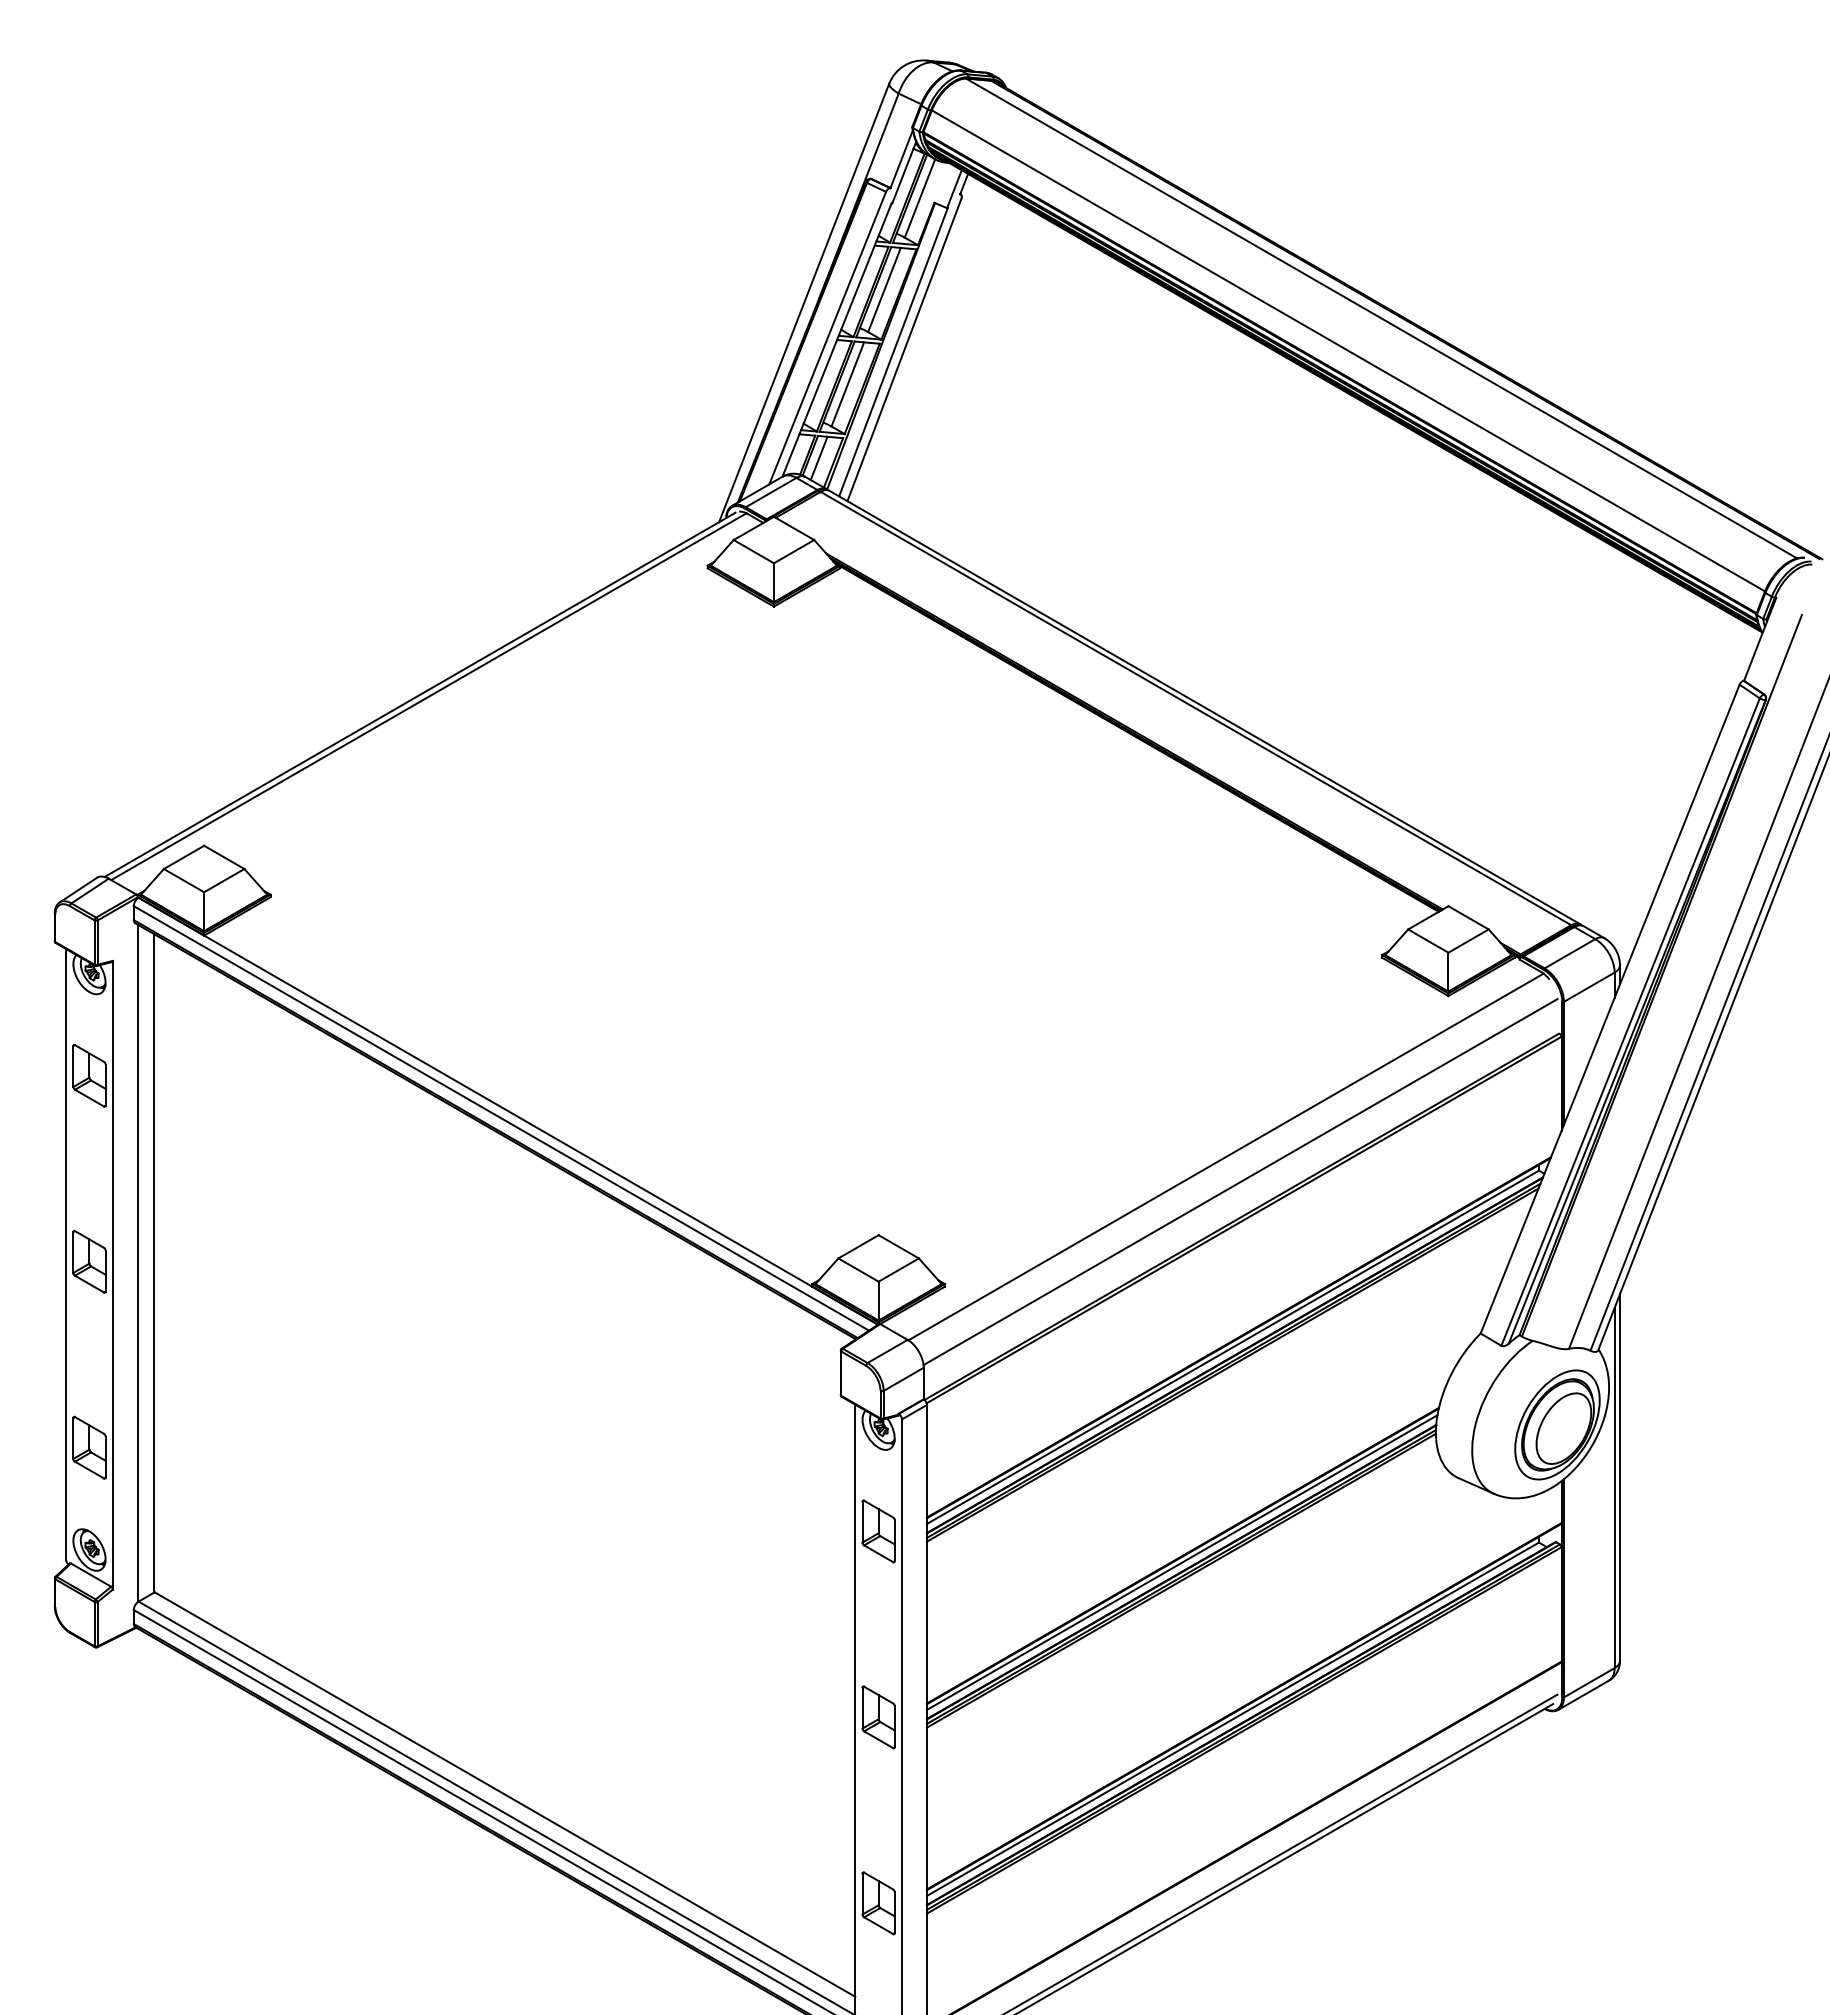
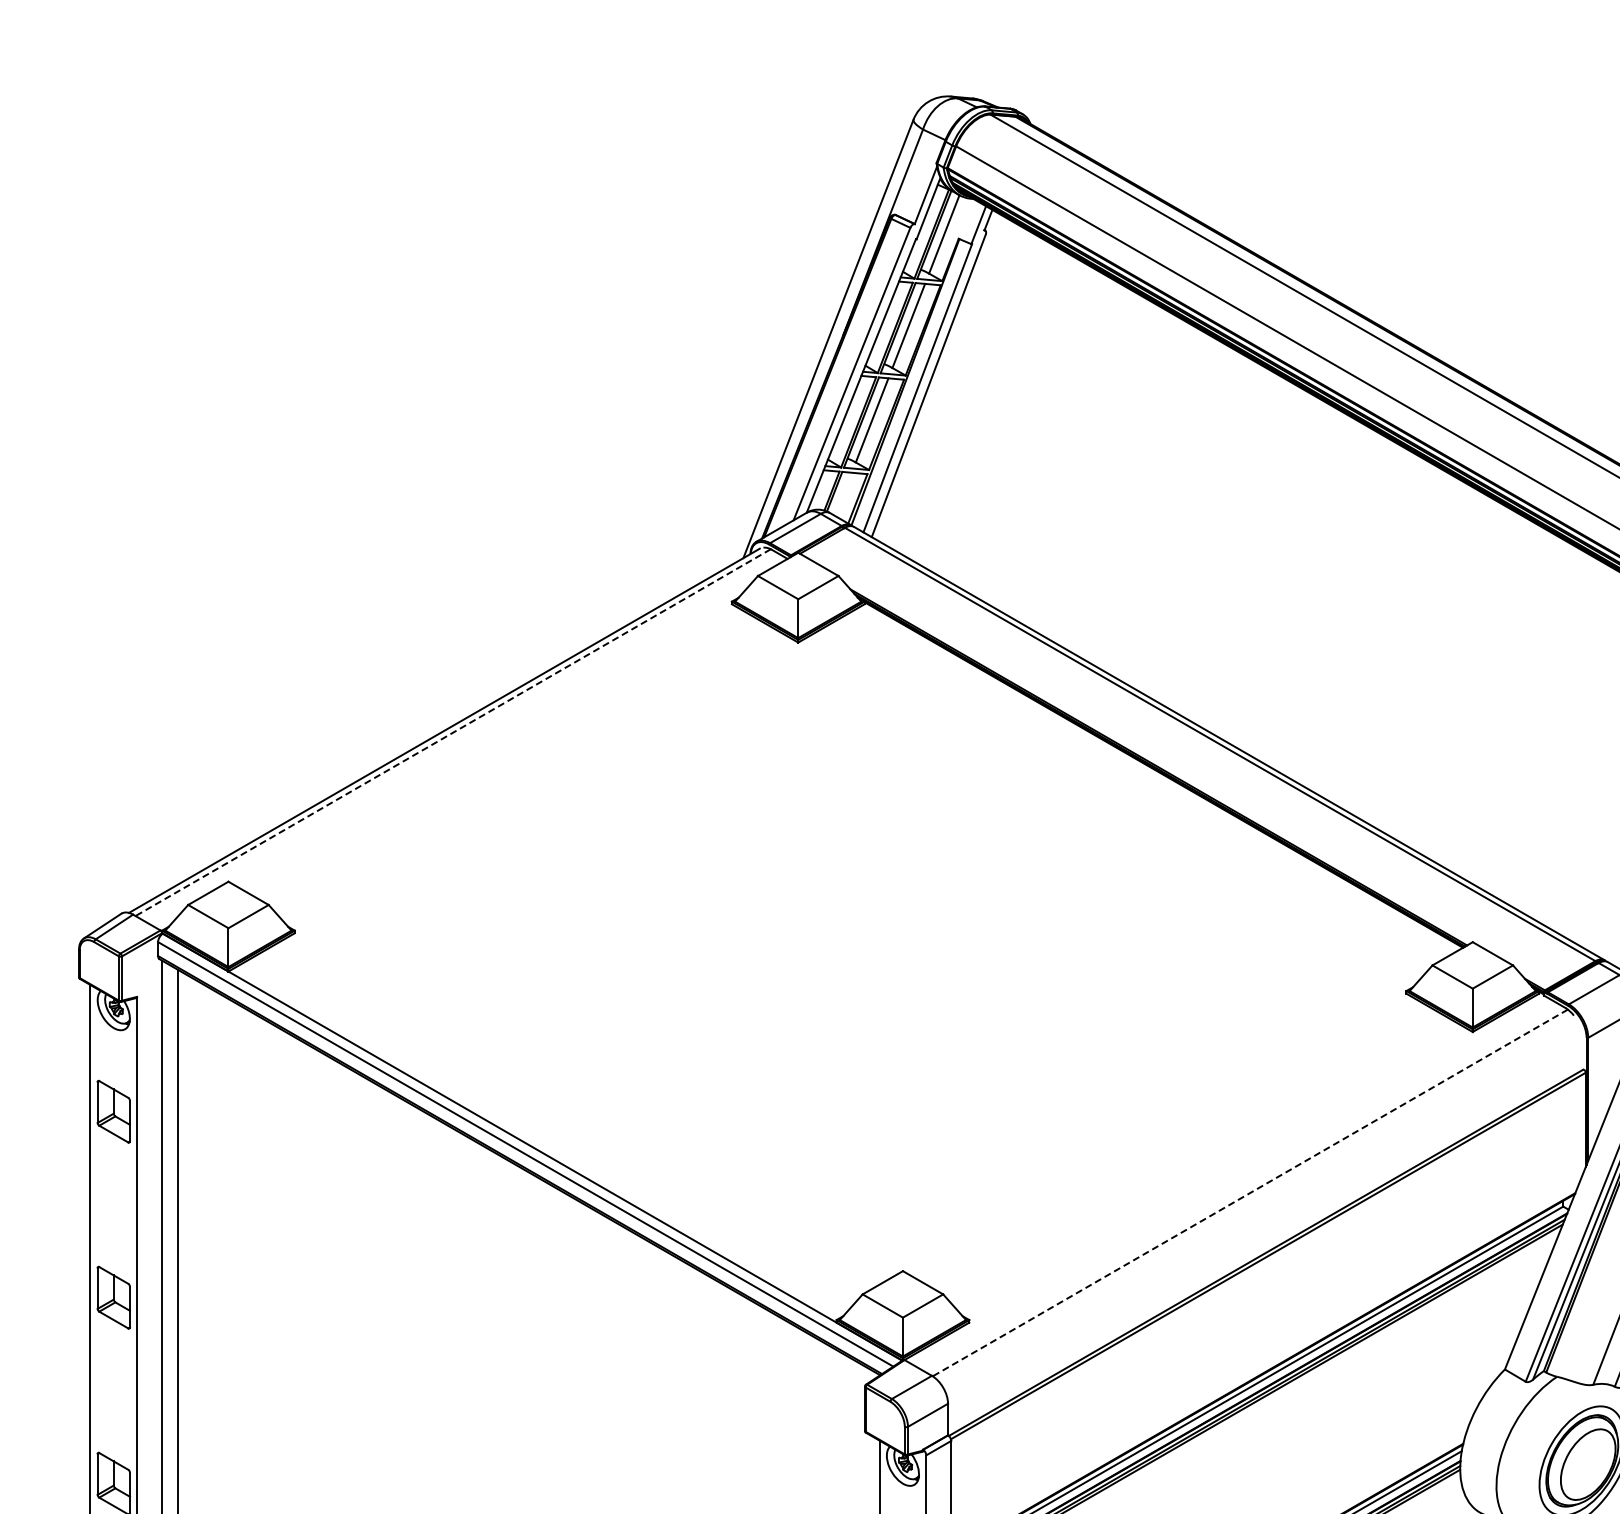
line: (818, 458) -> (842, 494), removed
line: (428, 696) -> (452, 732), solid -> dashed
line: (1226, 1157) -> (1250, 1193), solid -> dashed
line: (1240, 1182) -> (1264, 1218), removed

